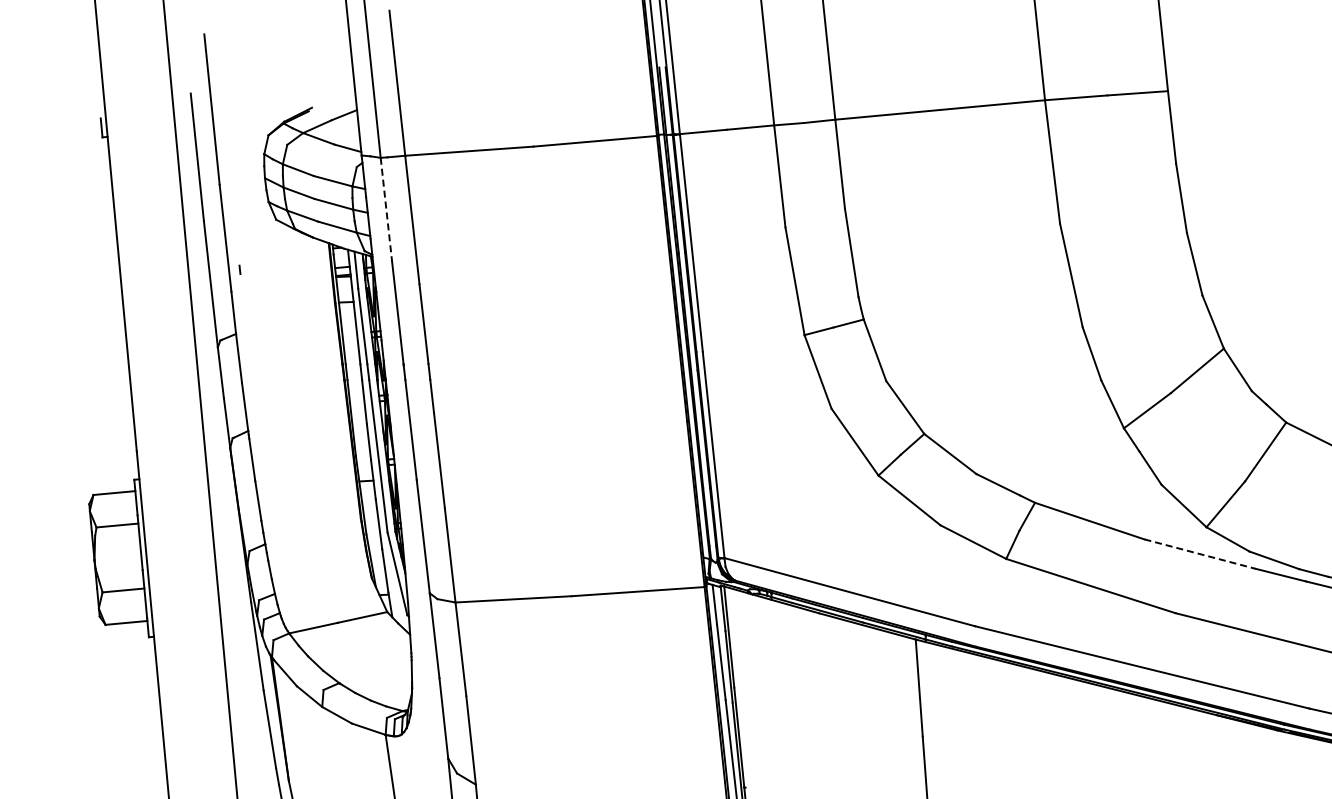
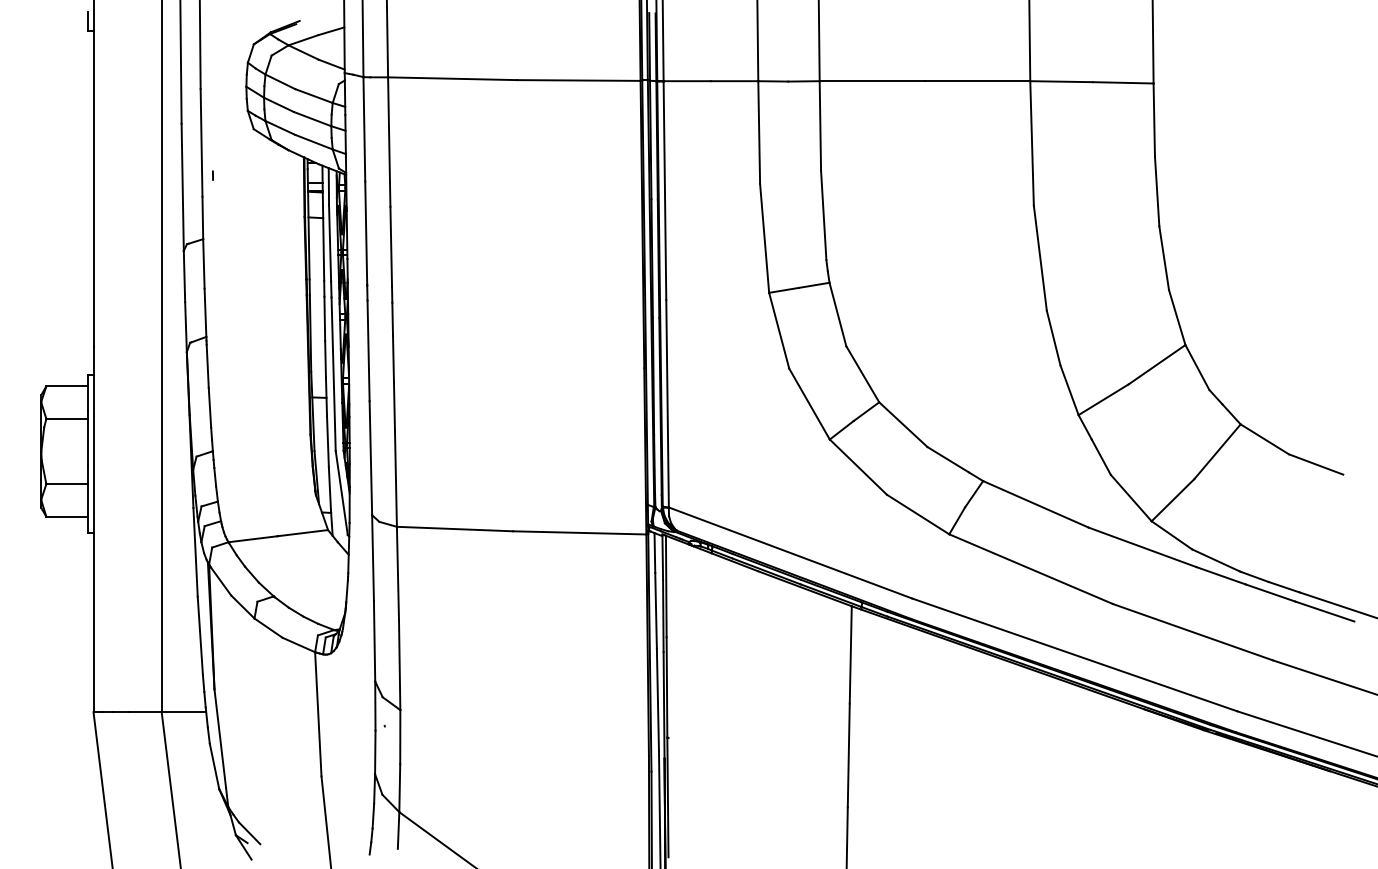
line: (386, 209) -> (364, 129), dashed -> solid
line: (1200, 554) -> (1143, 547), dashed -> solid

